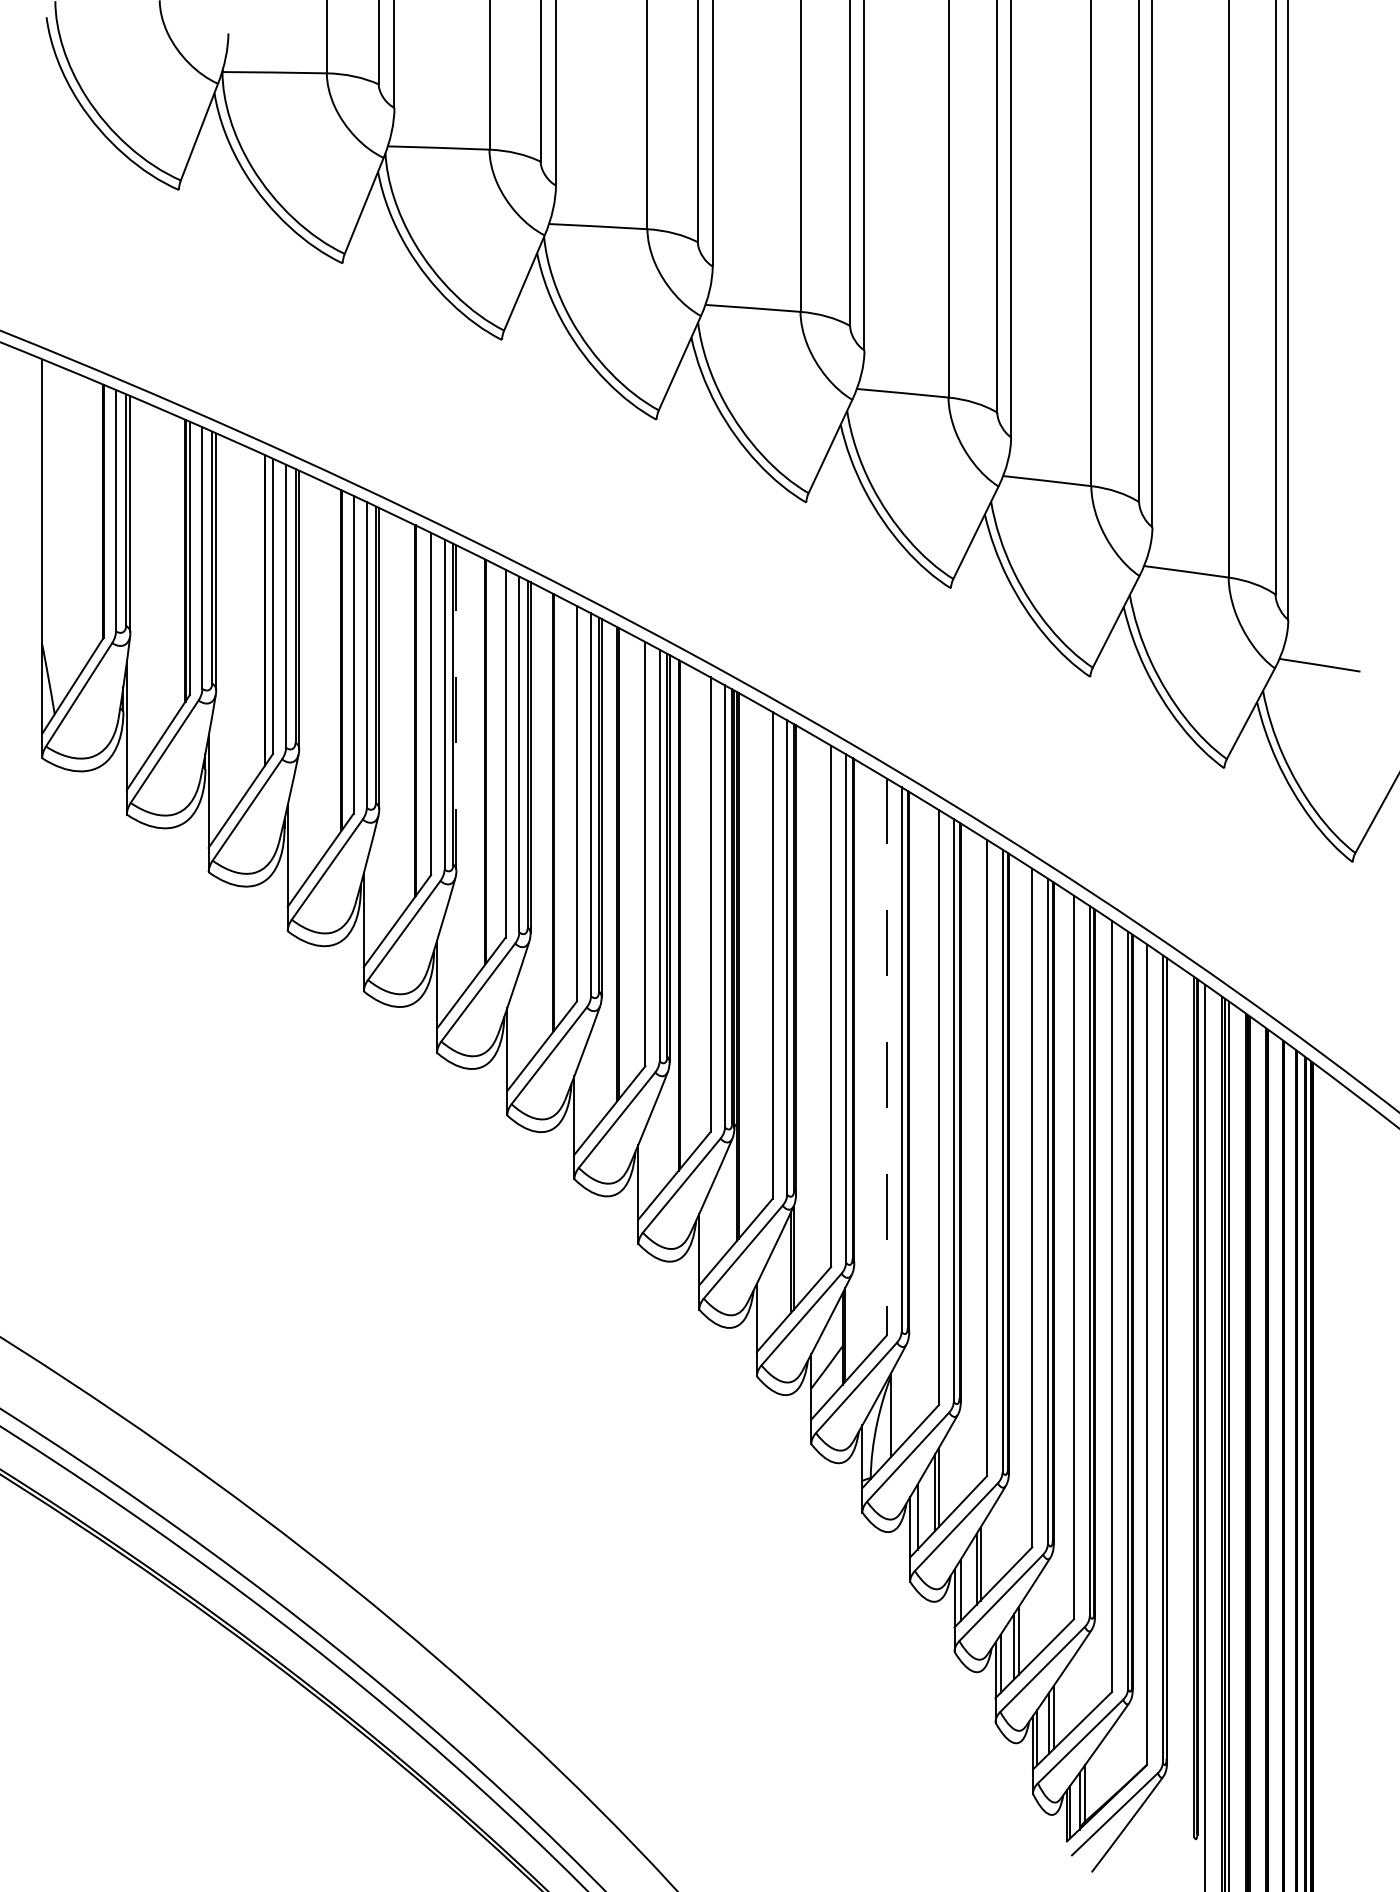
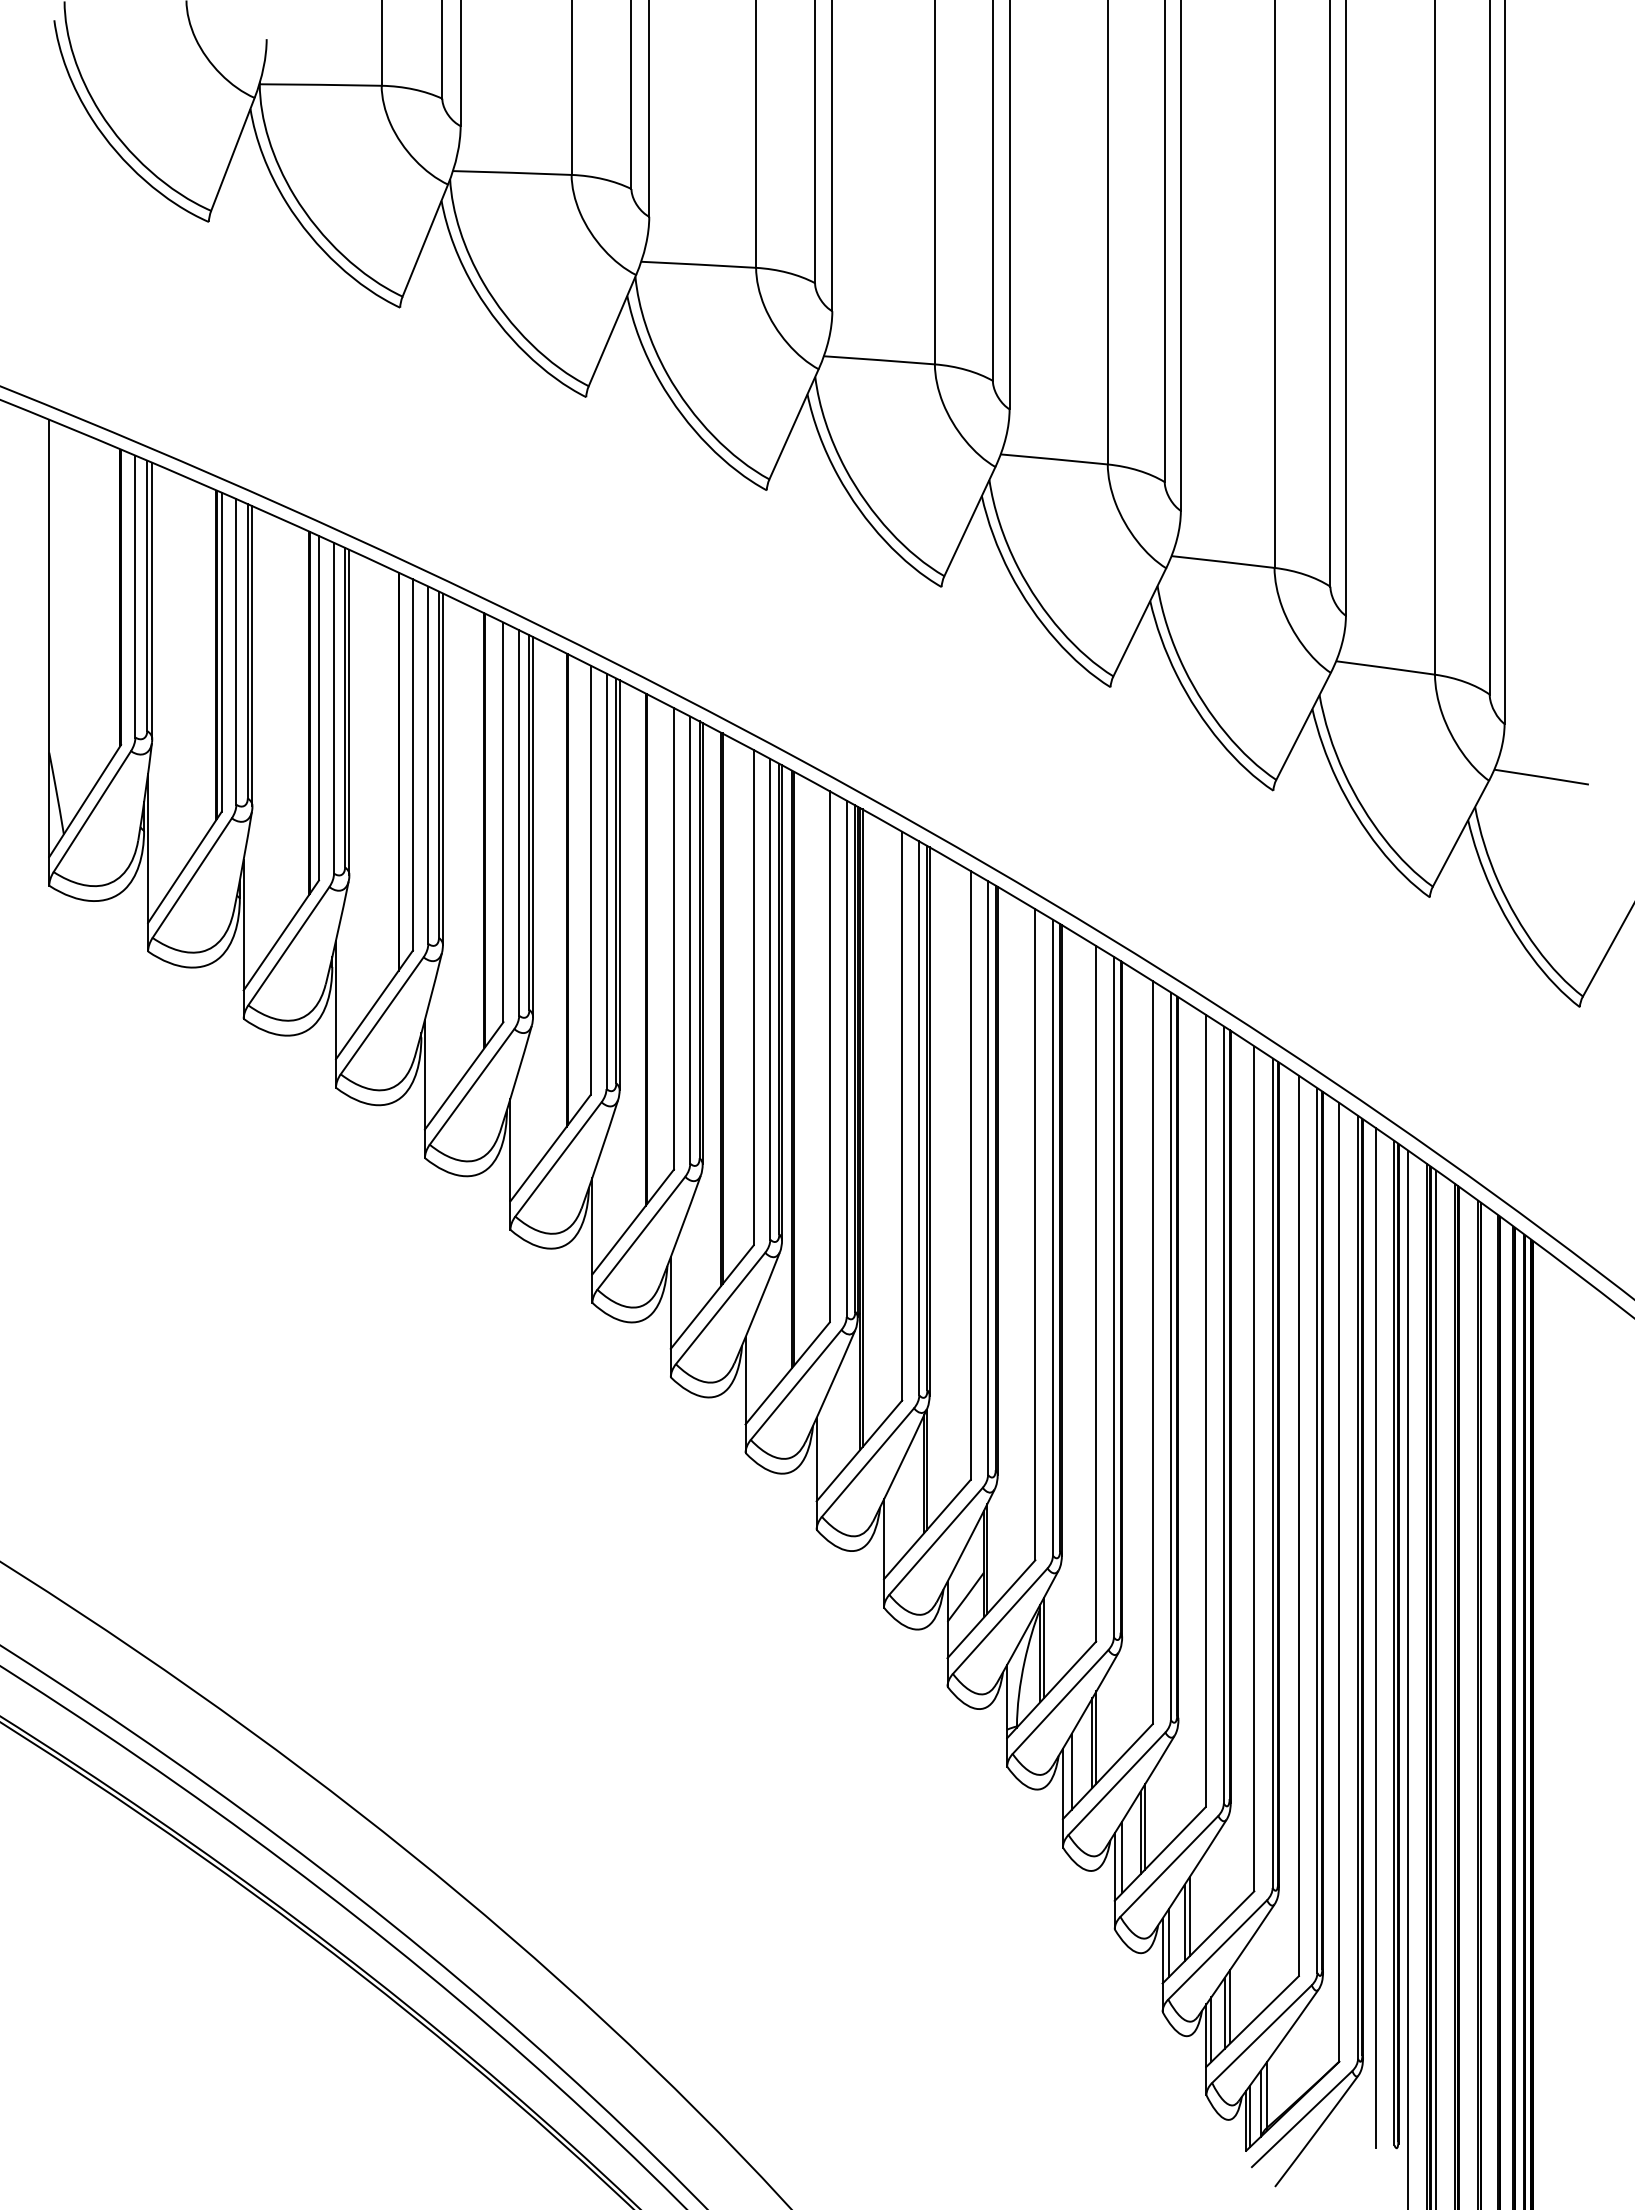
line: (456, 707) -> (533, 826), dashed -> solid
line: (886, 1057) -> (1035, 1235), dashed -> solid
line: (1177, 1401) -> (1375, 1637), added
line: (893, 1411) -> (1043, 1648), added

